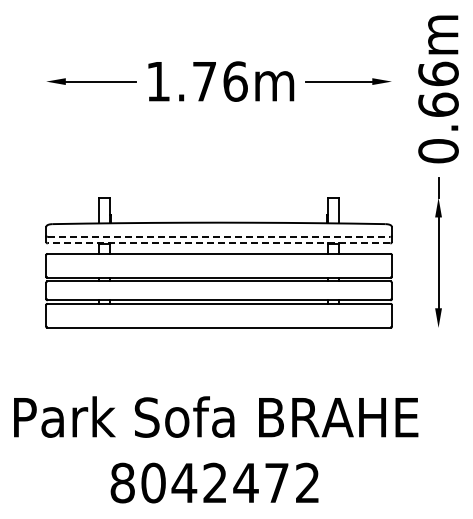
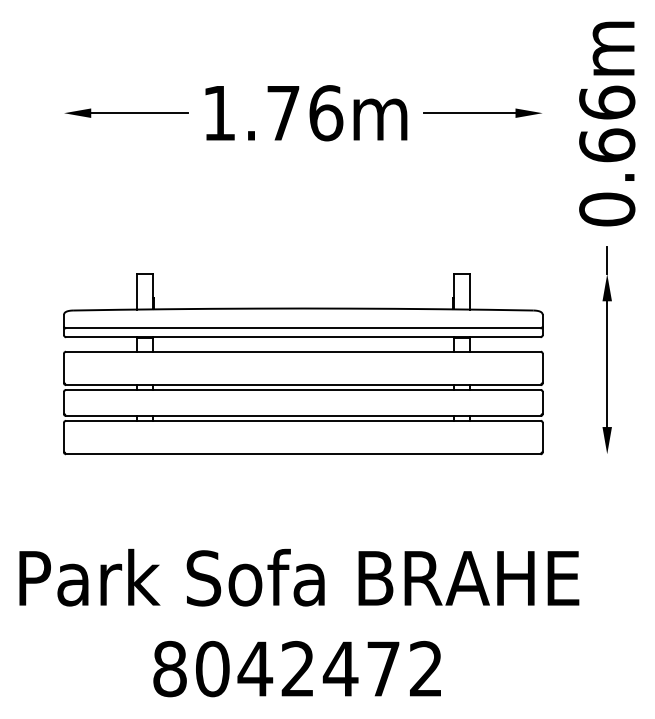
line: (219, 237) -> (303, 329), dashed -> solid
line: (218, 243) -> (302, 337), dashed -> solid

